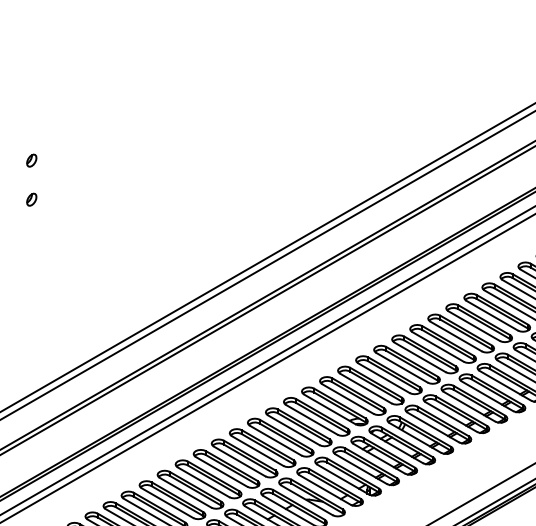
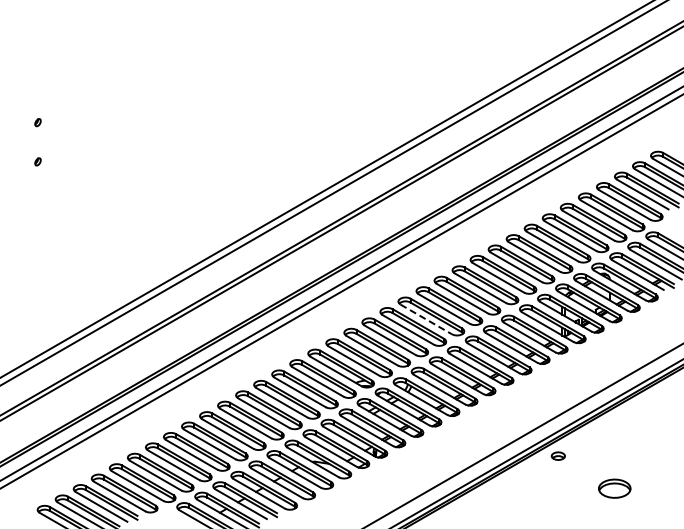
part: (31, 160) -> (37, 122), size x0.6
part: (31, 199) -> (37, 161), size x0.6
line: (420, 357) -> (426, 319), solid -> dashed

